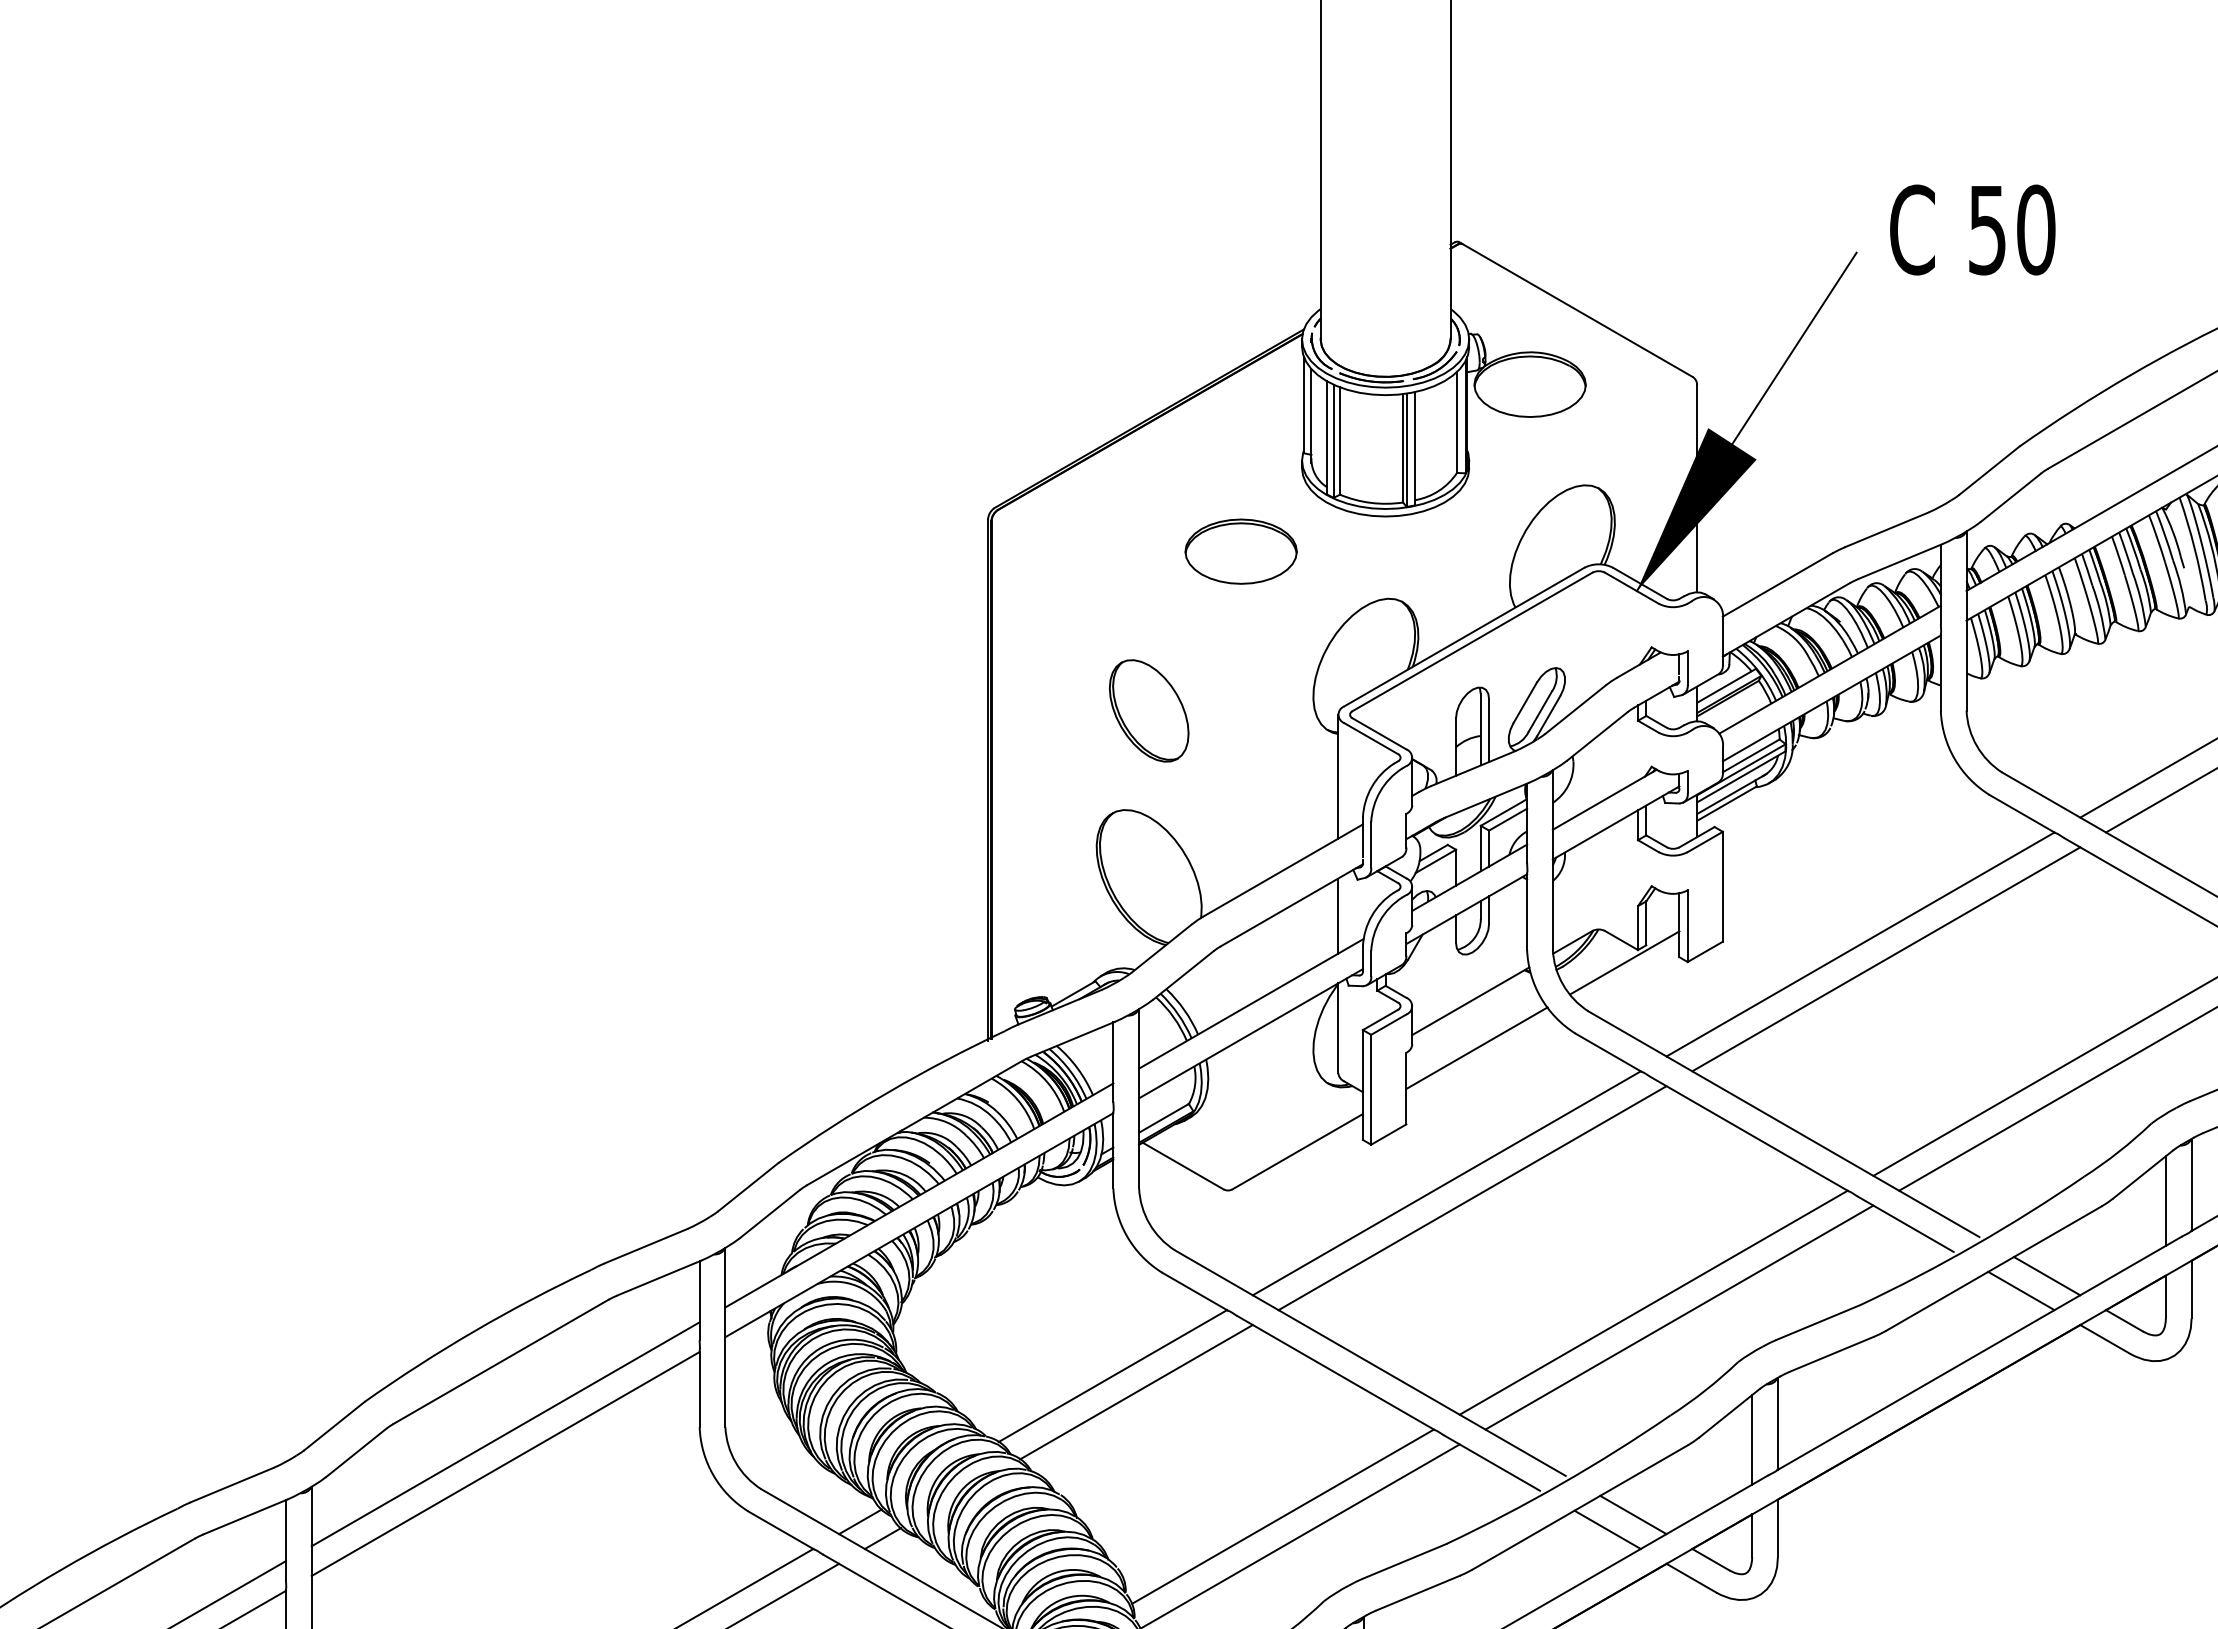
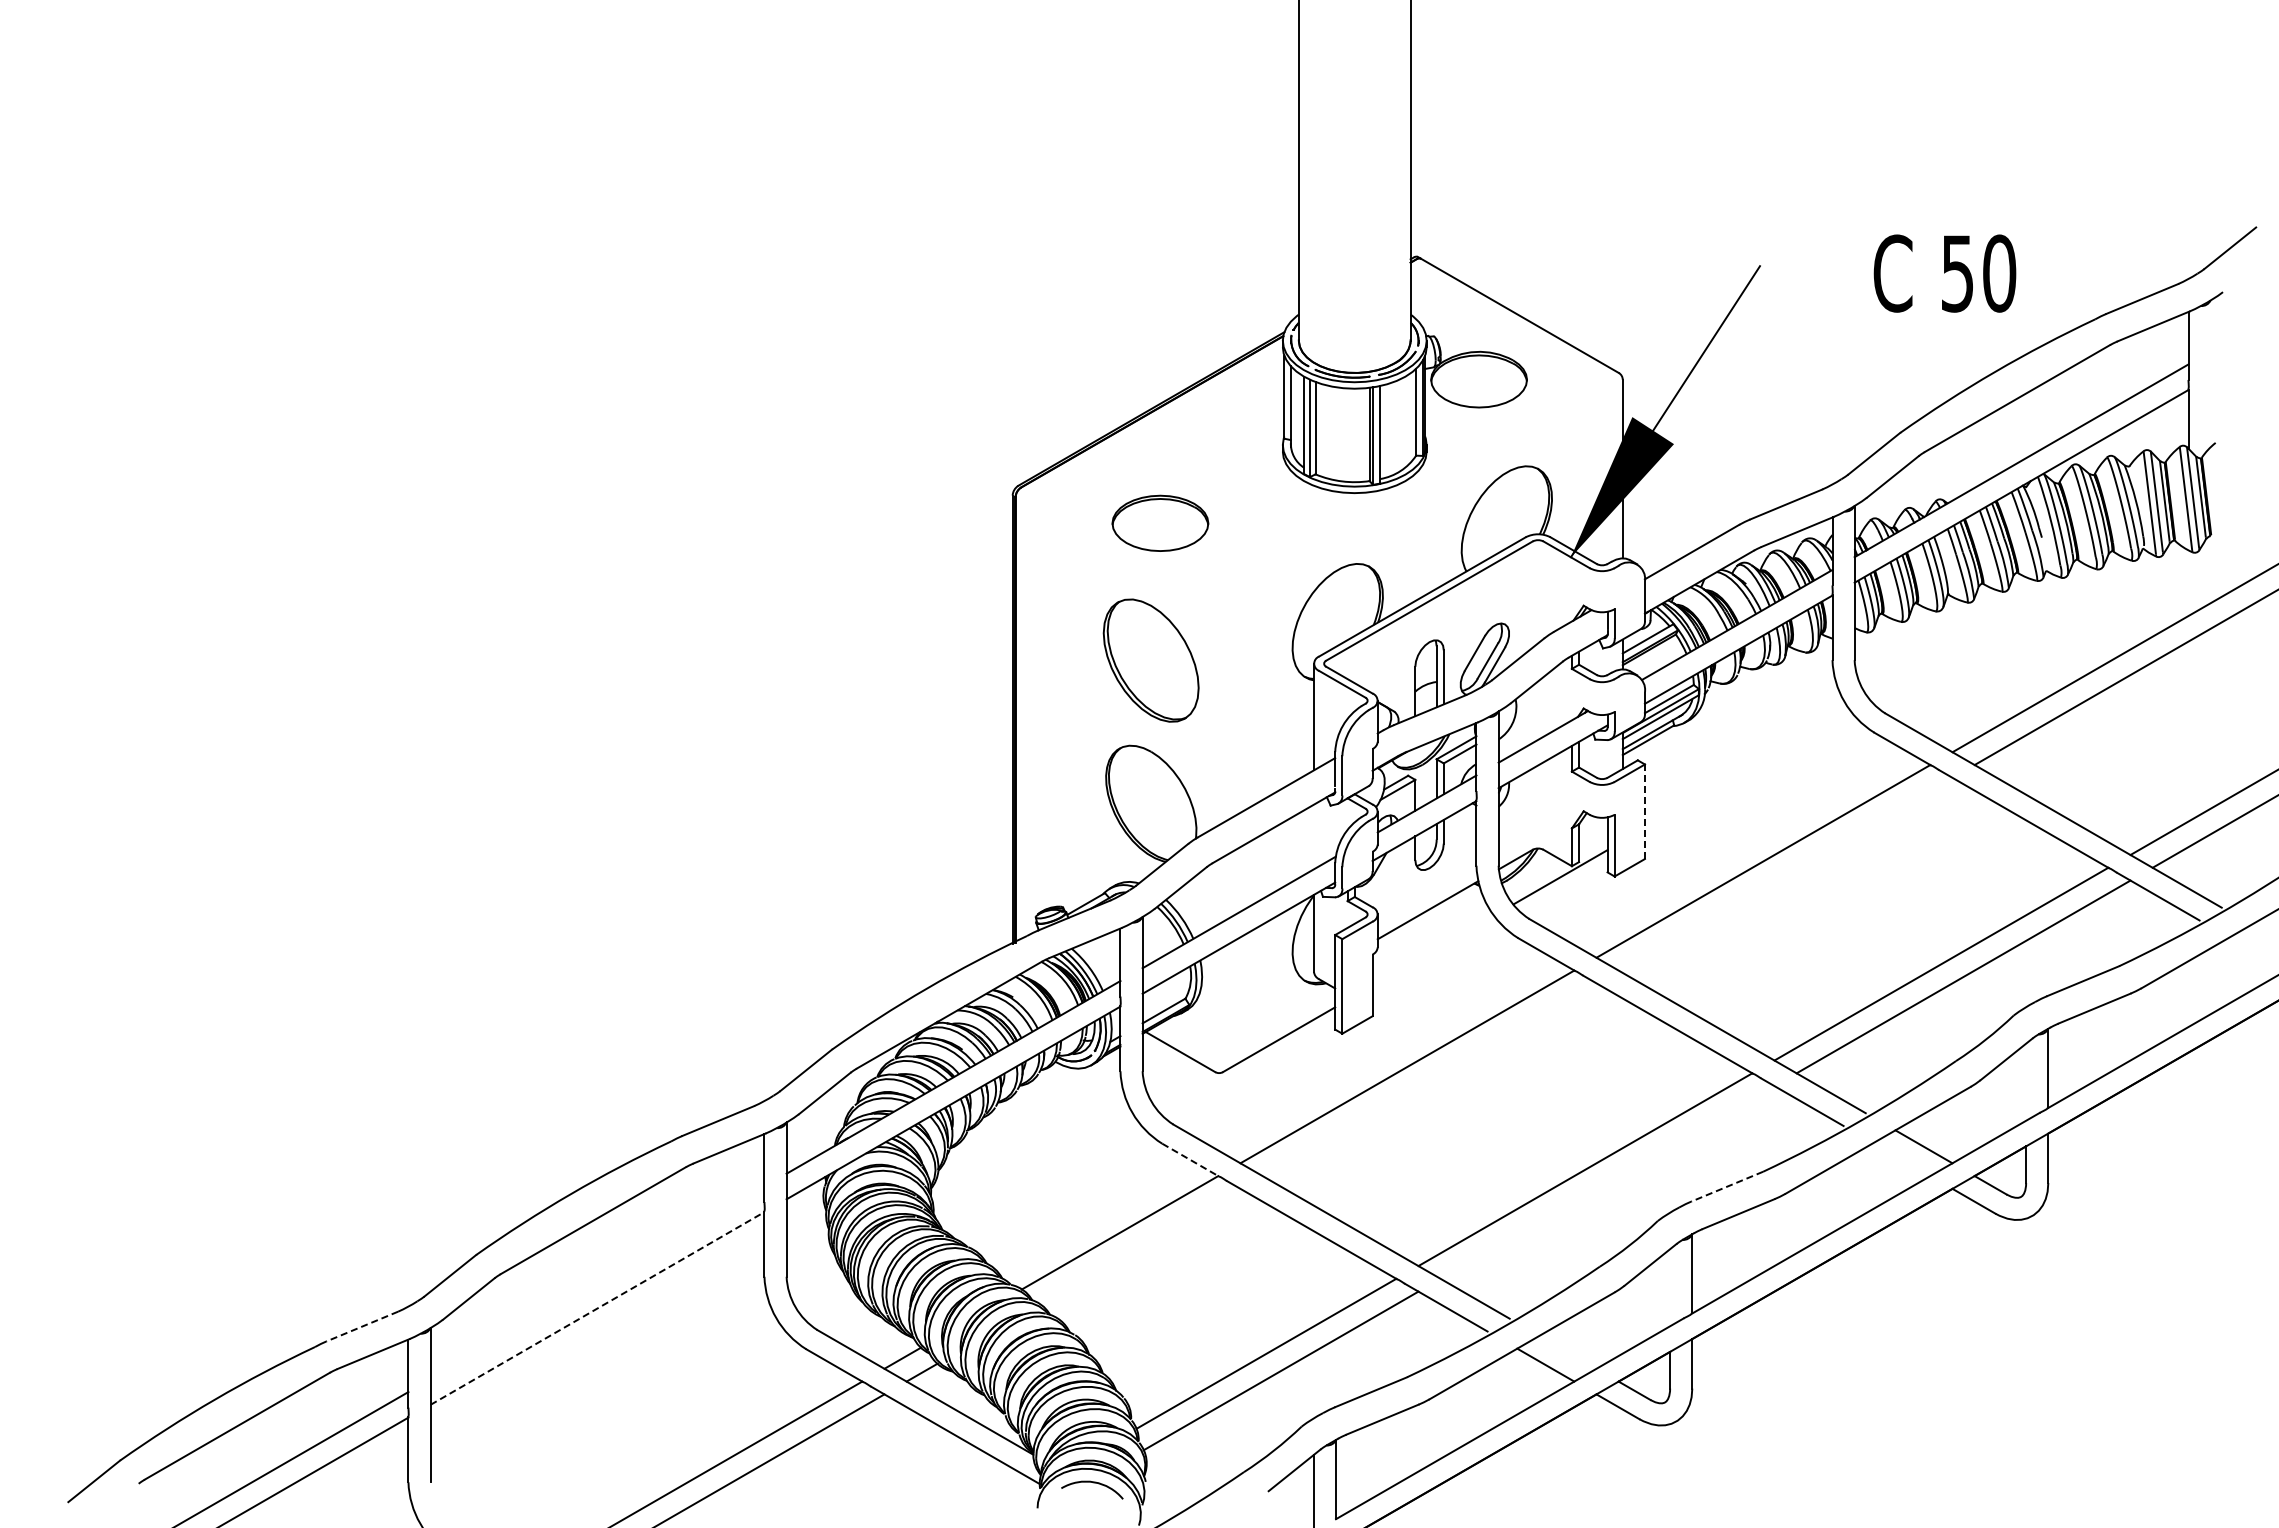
text: (1972, 229) -> (1944, 273), moved
part: (1241, 550) -> (1160, 522), moved
part: (1149, 709) -> (1151, 659), size x1.4
line: (1722, 886) -> (1644, 811), solid -> dashed
line: (1338, 915) -> (1314, 836), removed
line: (1886, 958) -> (1785, 873), removed
line: (1477, 1048) -> (1433, 950), removed
line: (1472, 1197) -> (1429, 1079), removed
line: (2166, 1200) -> (2026, 1081), removed
line: (2021, 1290) -> (1901, 1159), removed
line: (1194, 1292) -> (1190, 1160), solid -> dashed
line: (1679, 1317) -> (1607, 1182), removed
line: (1818, 1322) -> (1727, 1186), solid -> dashed
line: (1136, 1391) -> (1140, 1246), removed
line: (505, 1433) -> (597, 1282), removed
line: (1752, 1439) -> (1670, 1287), removed
line: (505, 1464) -> (597, 1308), solid -> dashed
line: (232, 1484) -> (362, 1326), solid -> dashed
line: (1632, 1514) -> (1567, 1351), removed

